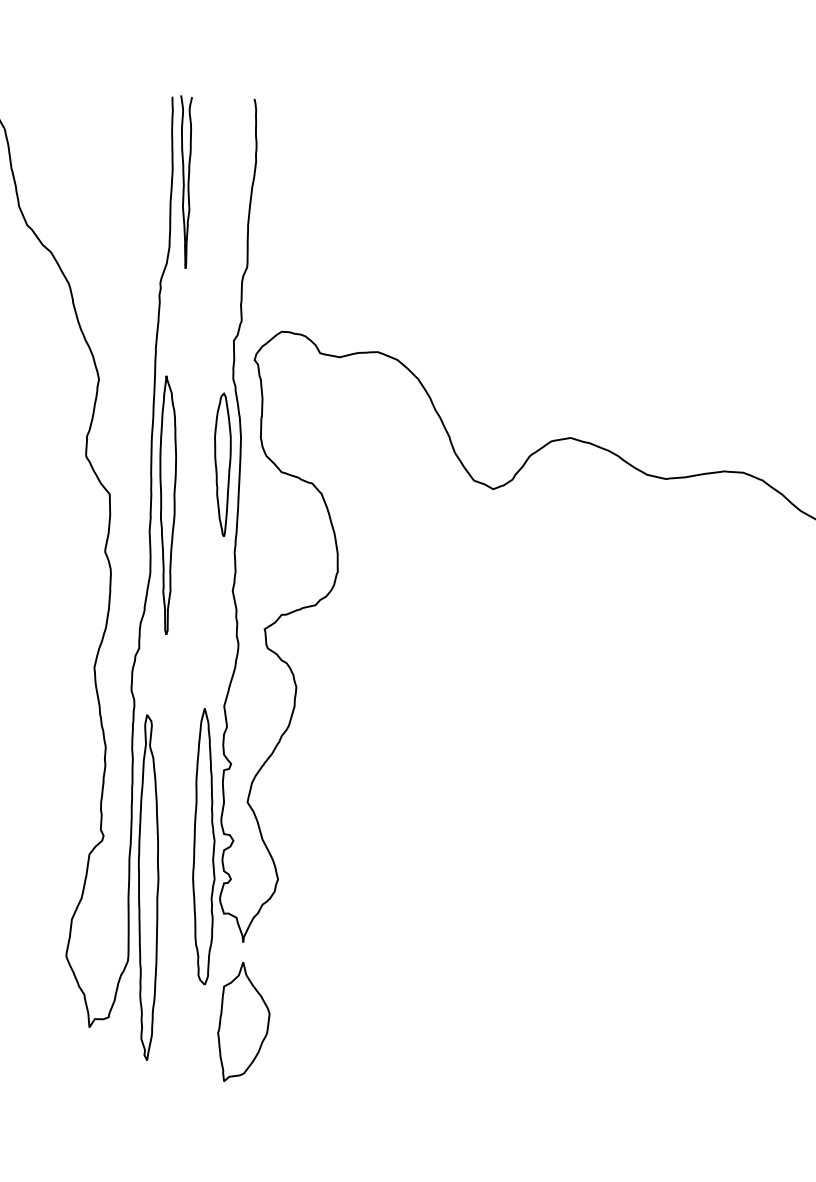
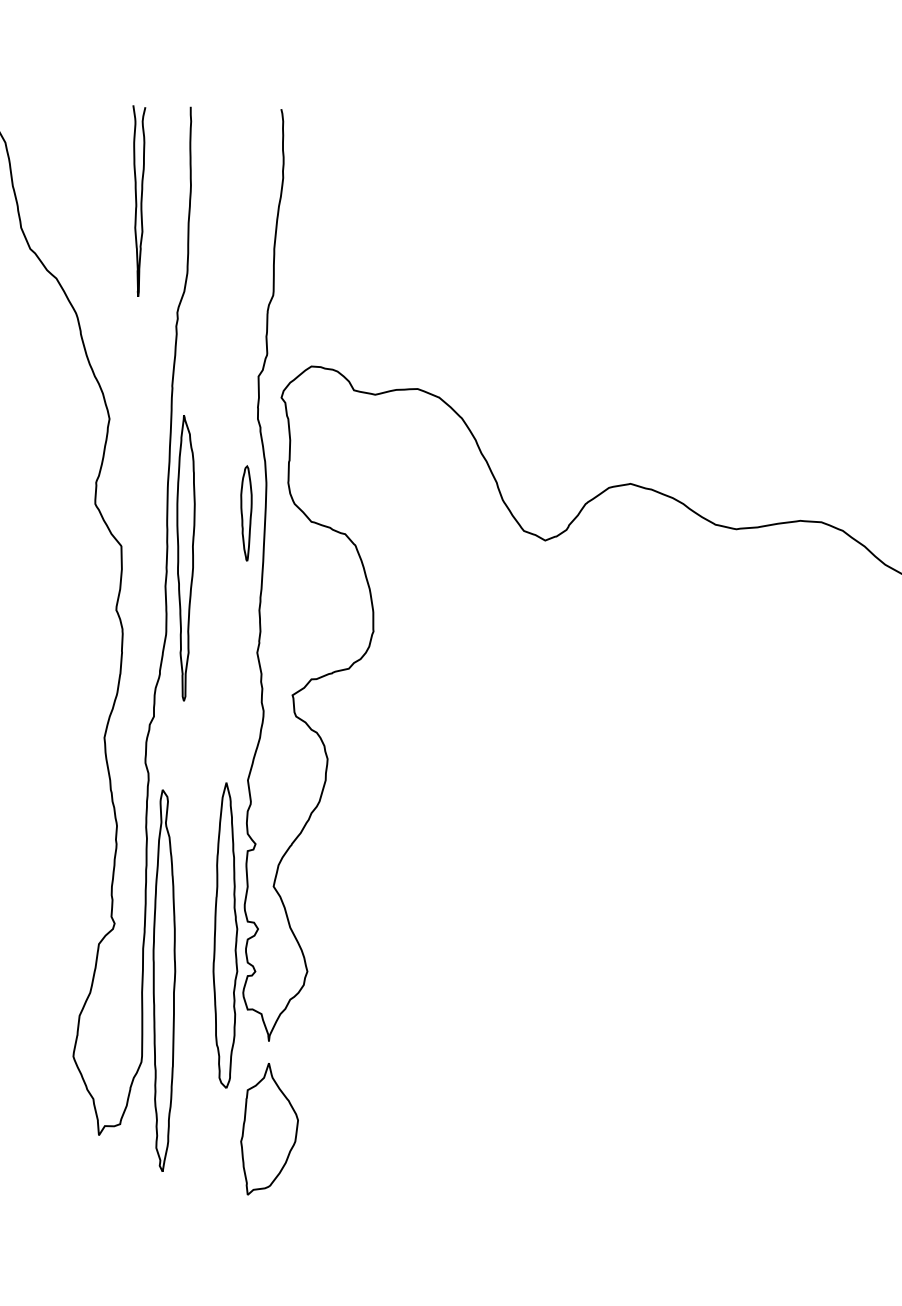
curve: (187, 181) -> (140, 200), moved
part: (222, 464) -> (246, 513), size x0.6

